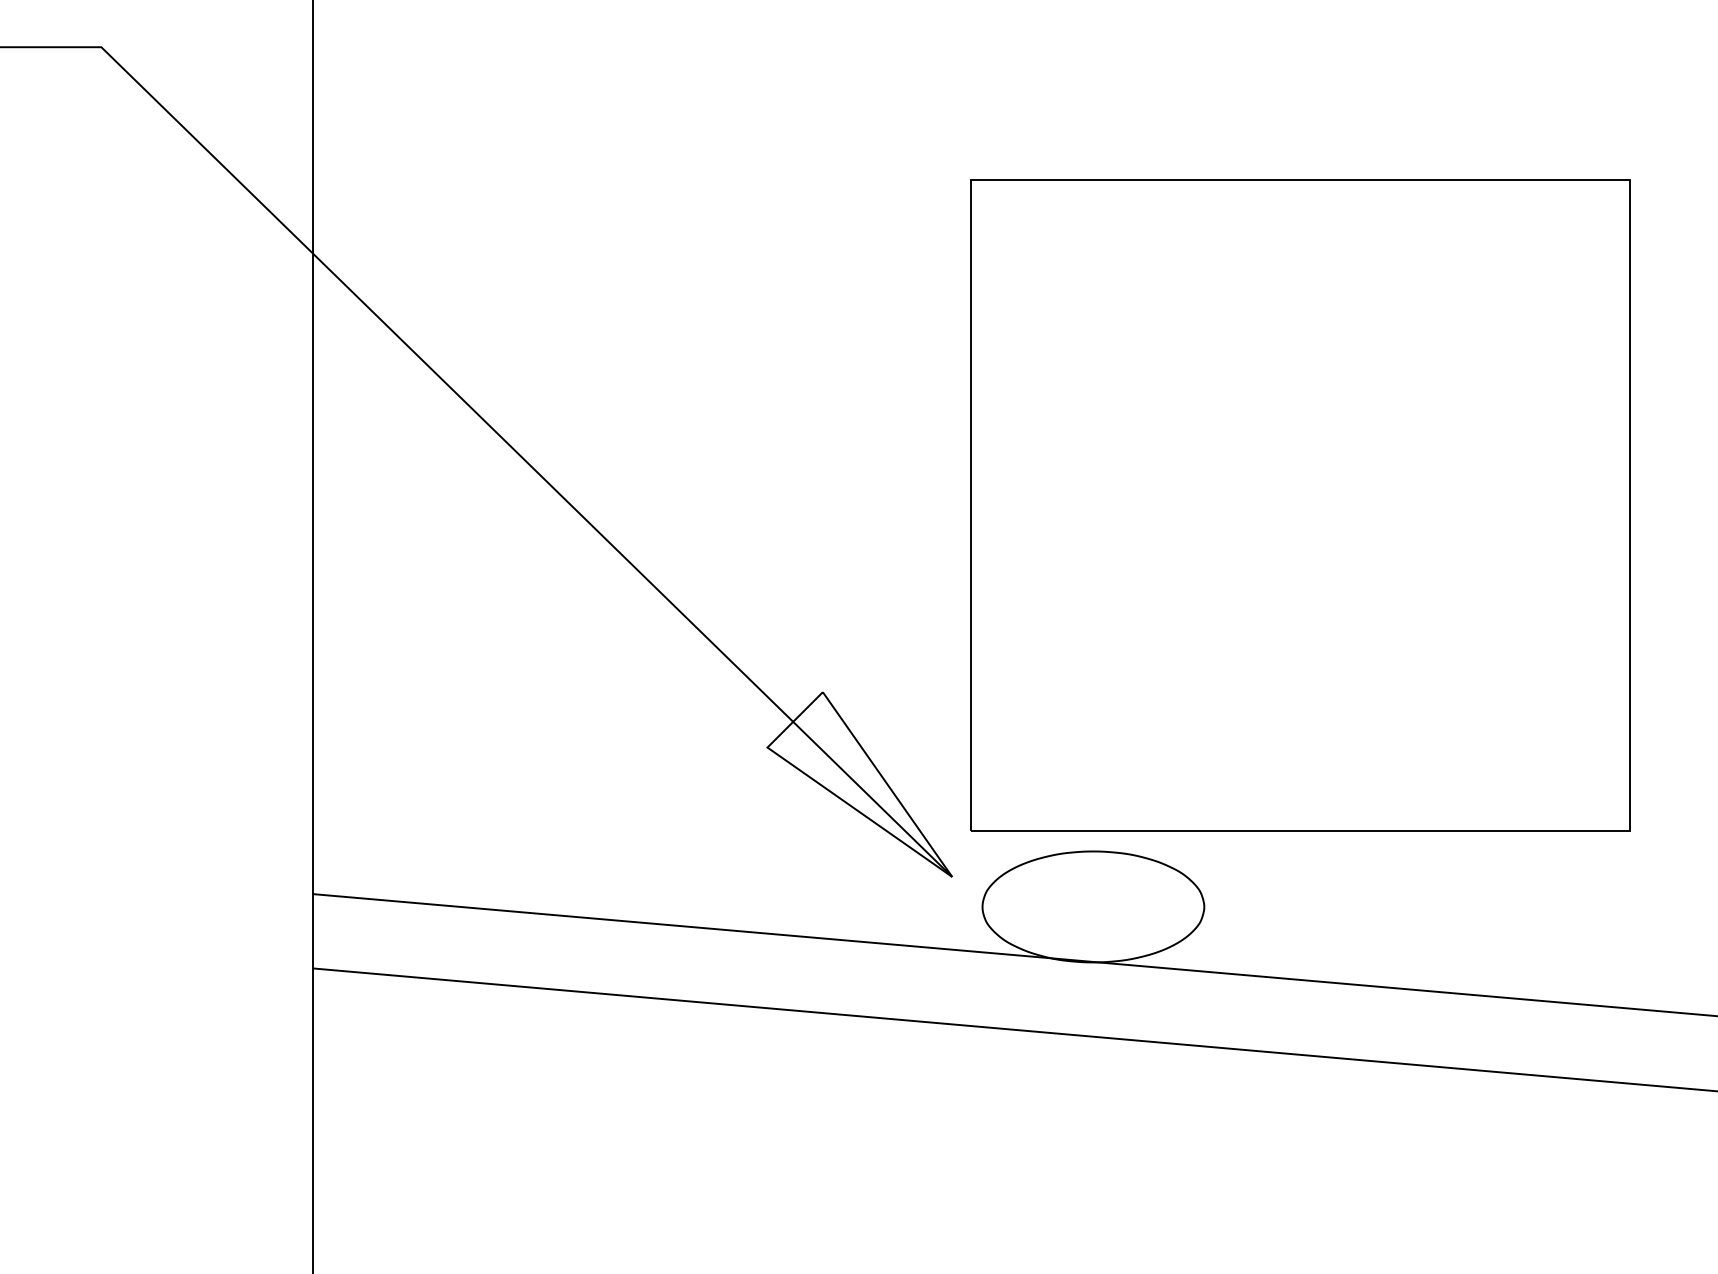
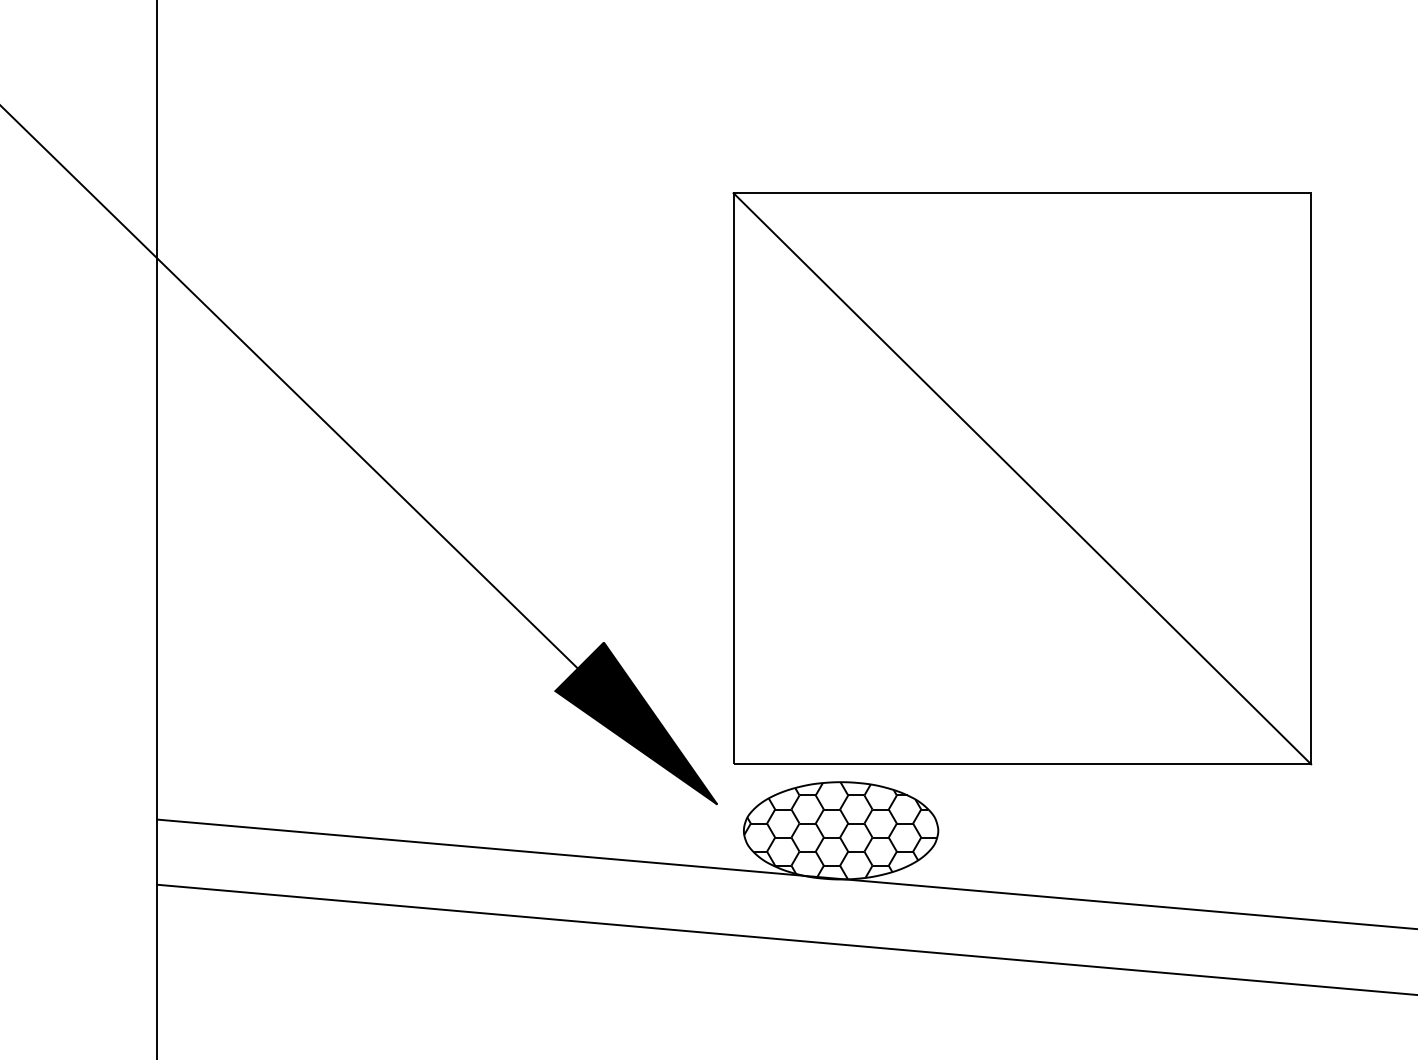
line: (1299, 505) -> (1021, 478), added
fill: (859, 784) -> (636, 723), added
hatch: (1092, 906) -> (840, 830), added

